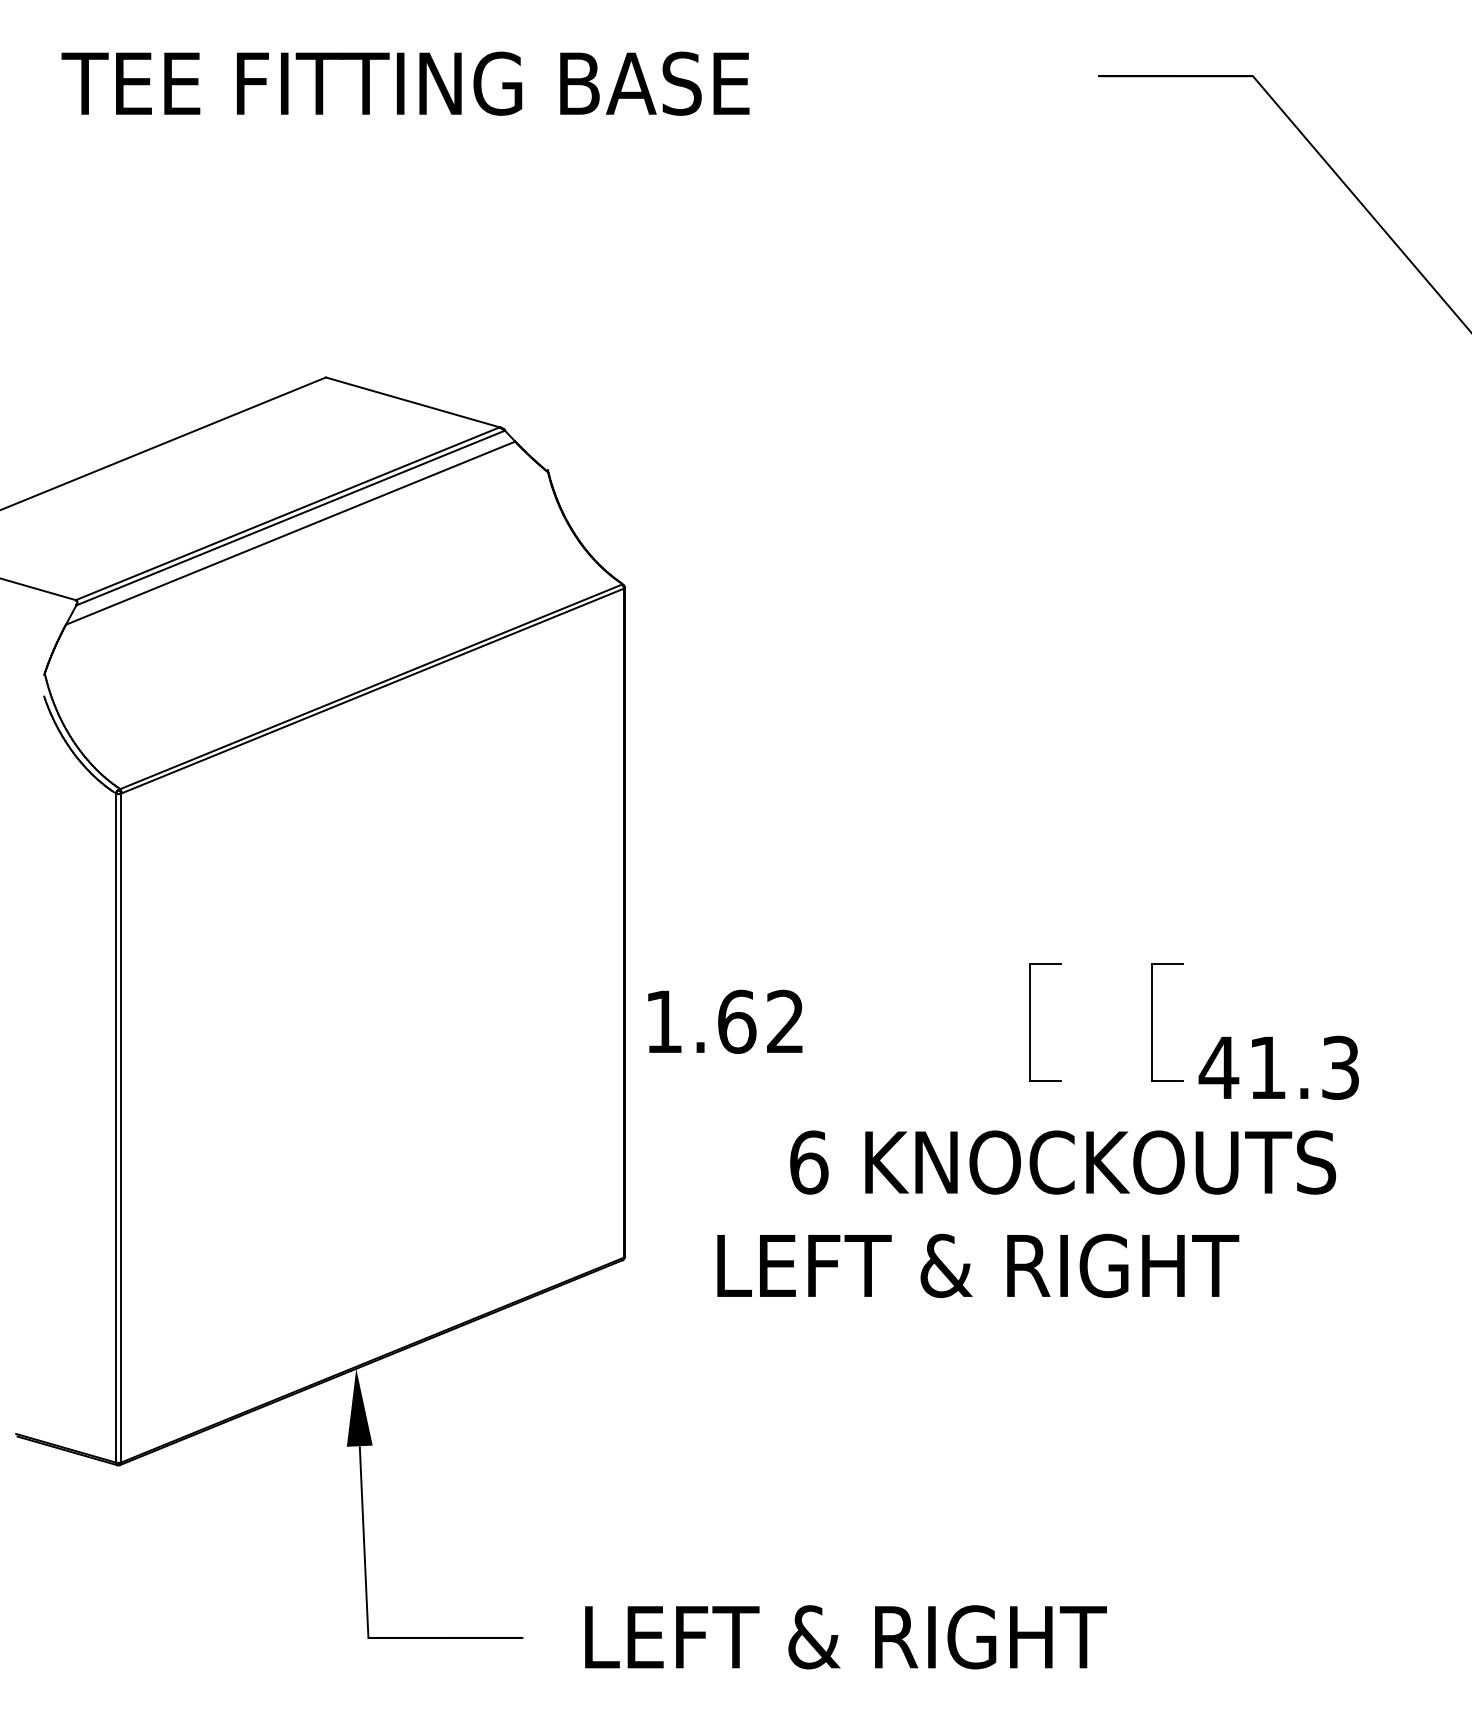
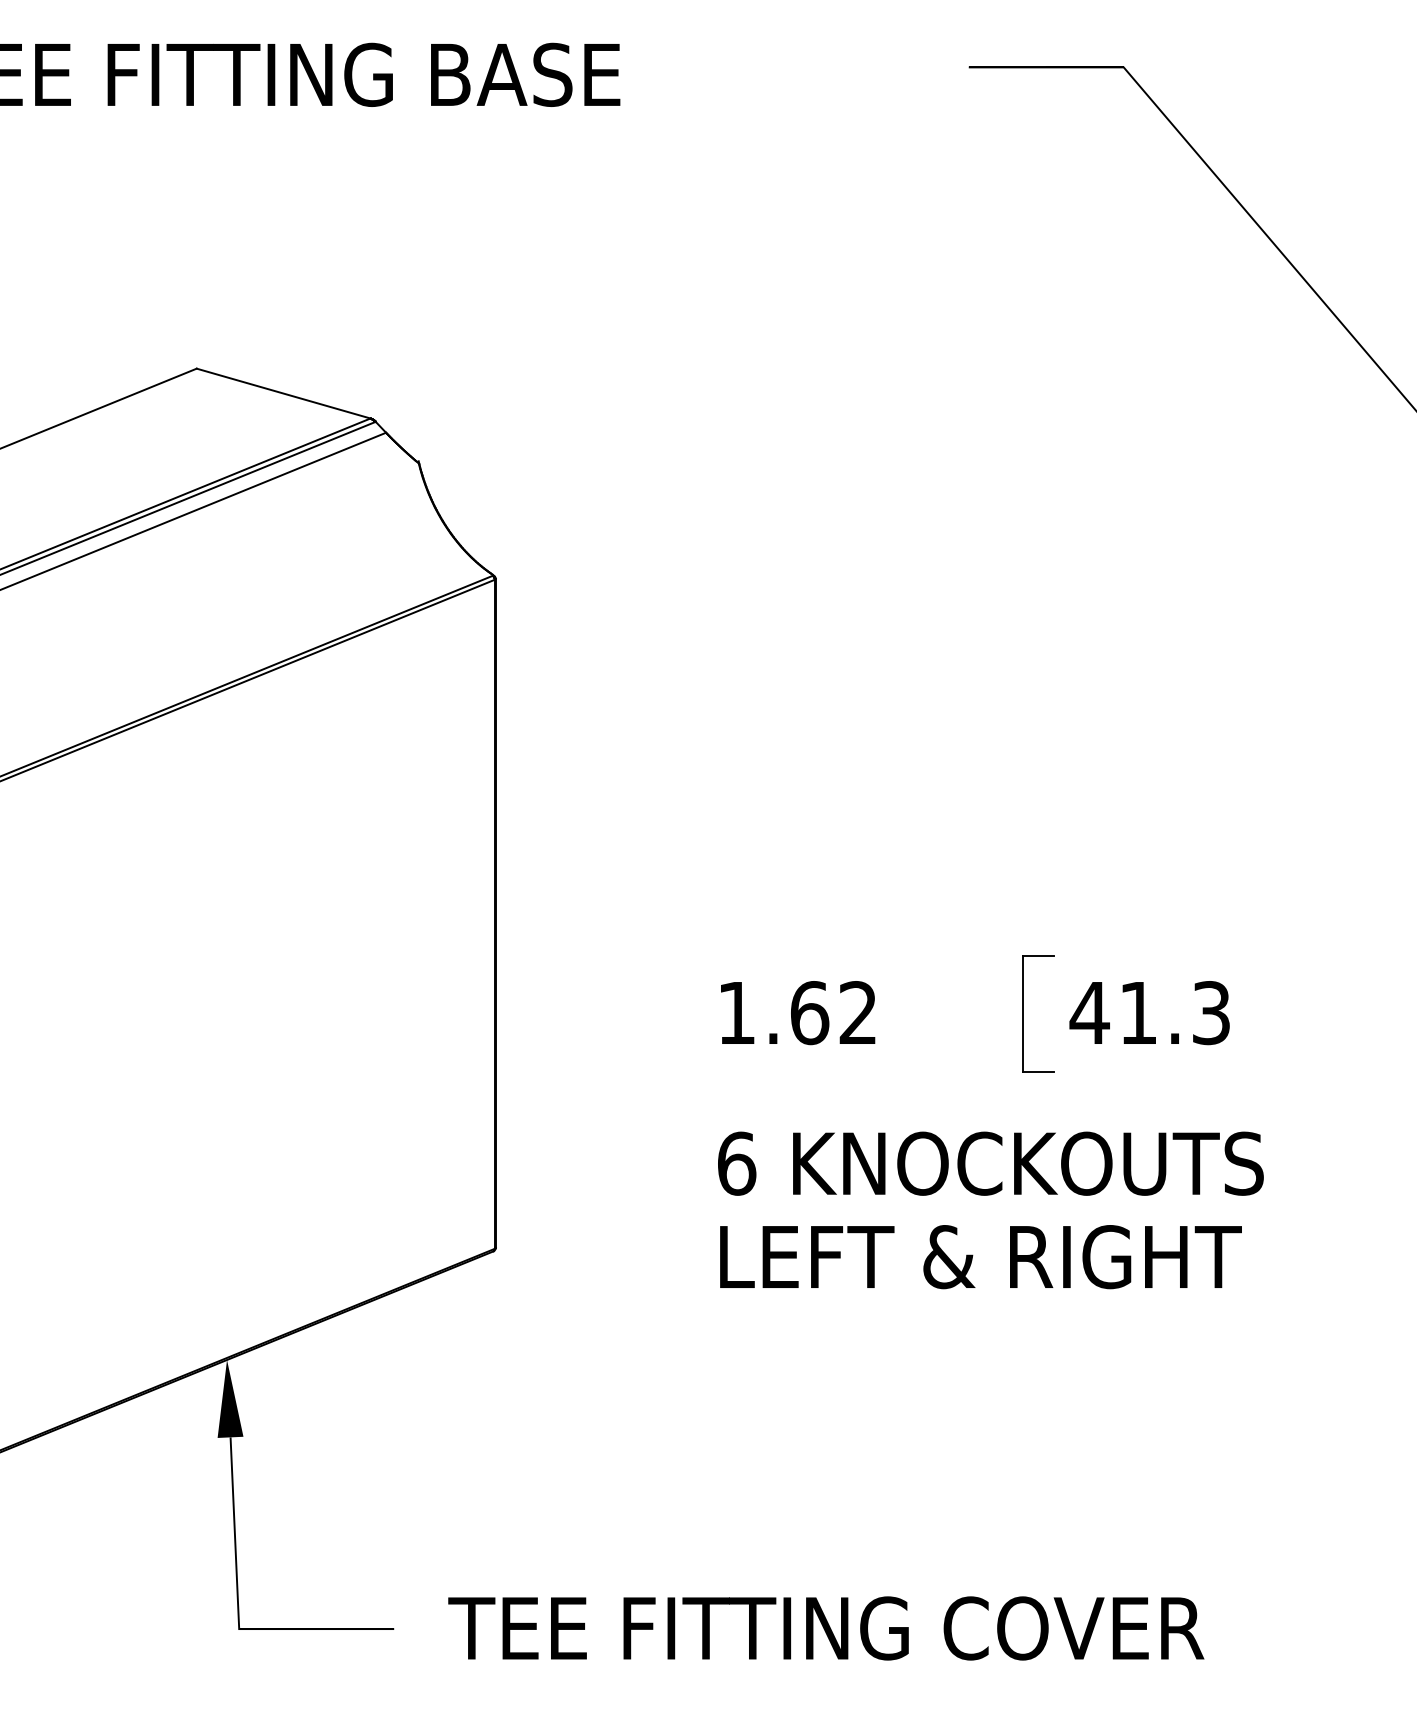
text: (725, 1021) -> (798, 1012), moved
part: (1030, 1022) -> (901, 1013), removed
text: (1278, 1067) -> (1149, 1012), moved
text: (1063, 1162) -> (991, 1163), moved
text: (978, 1265) -> (981, 1256), moved
text: (955, 1637) -> (826, 1628), LEFT & RIGHT -> TEE FITTING COVER

